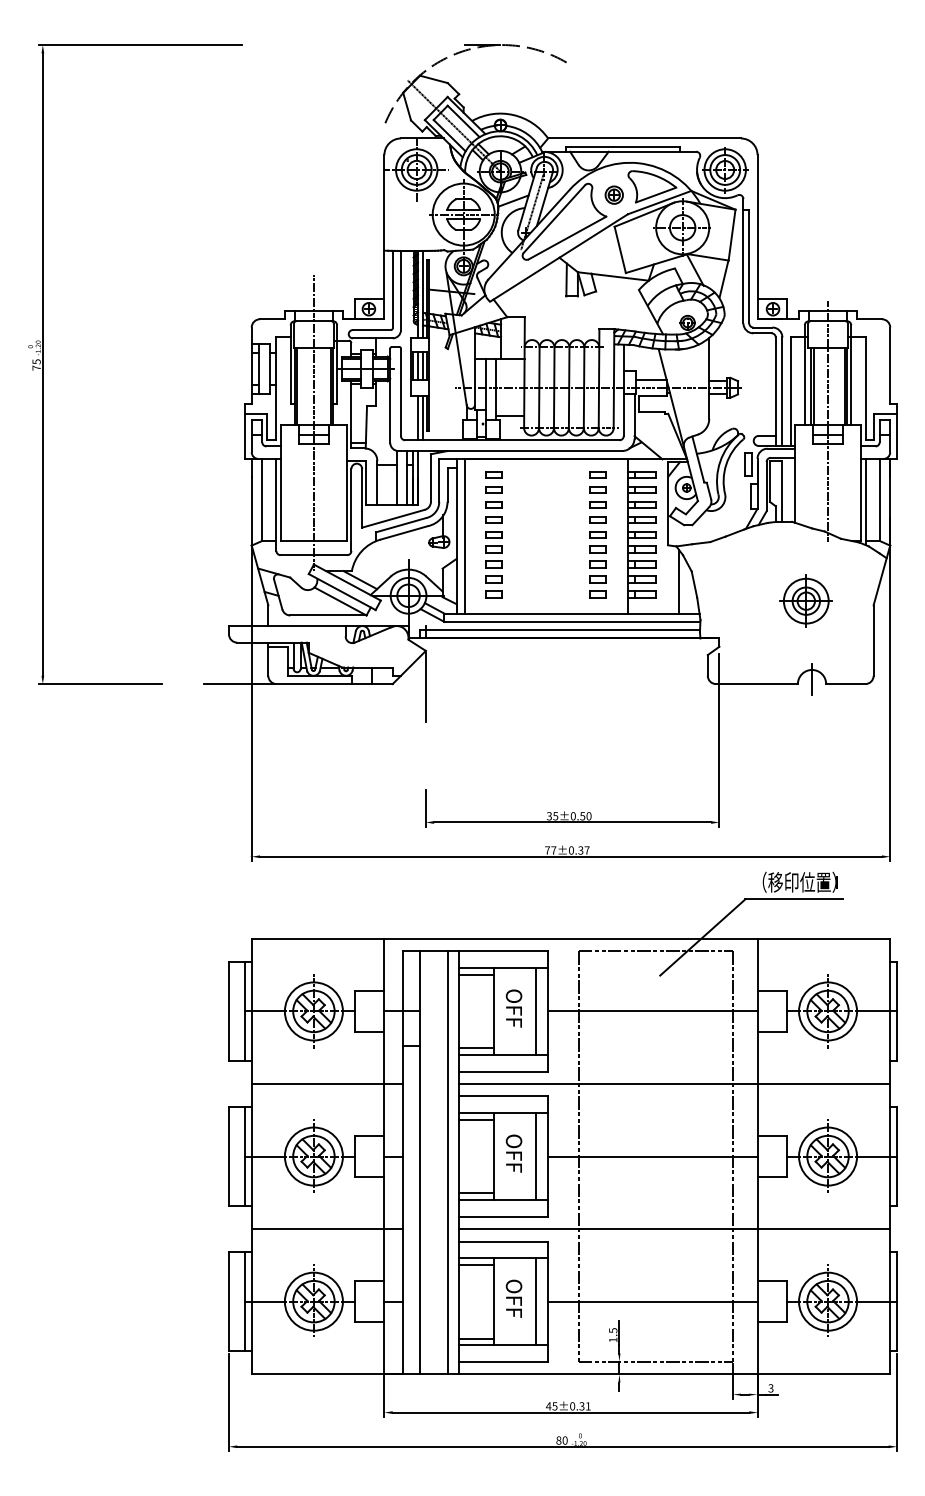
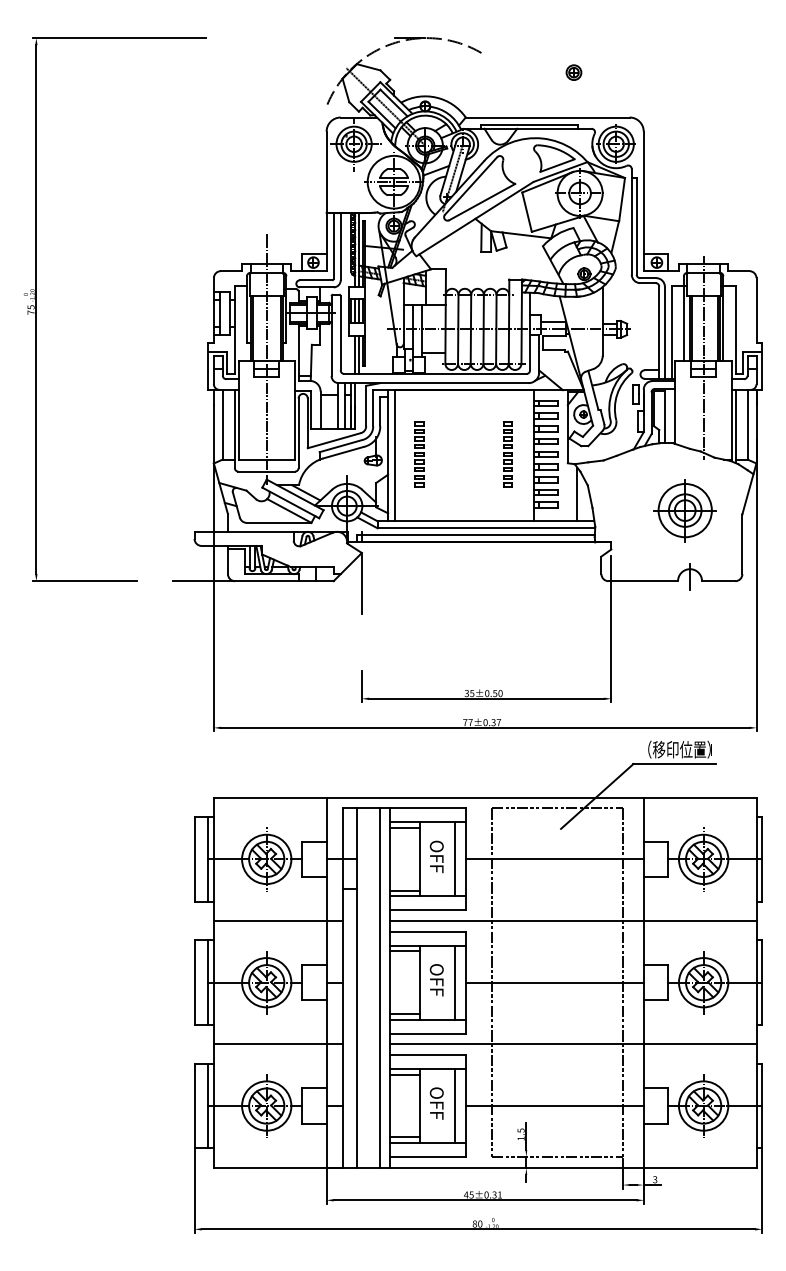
part: (613, 194) -> (573, 72), moved
part: (493, 535) -> (419, 454), size x0.6
part: (597, 535) -> (507, 454), size x0.6
part: (805, 600) -> (684, 510), size x1.4

